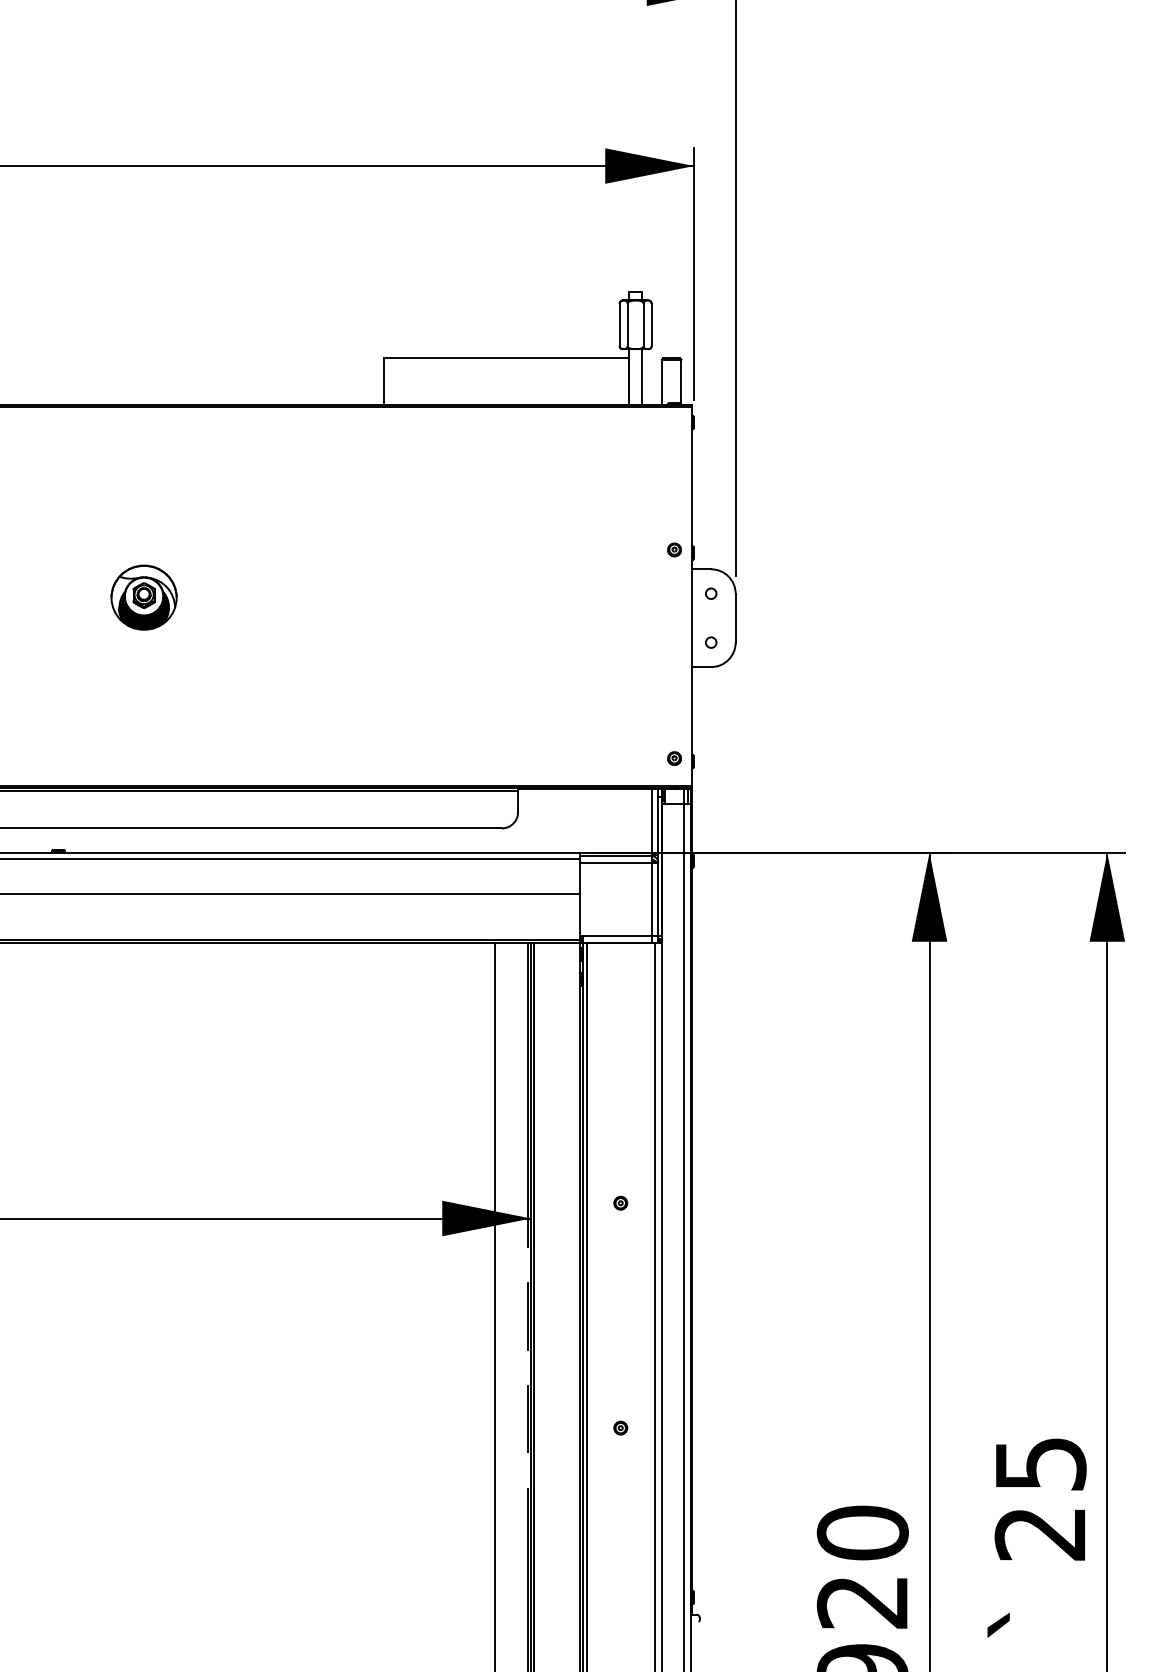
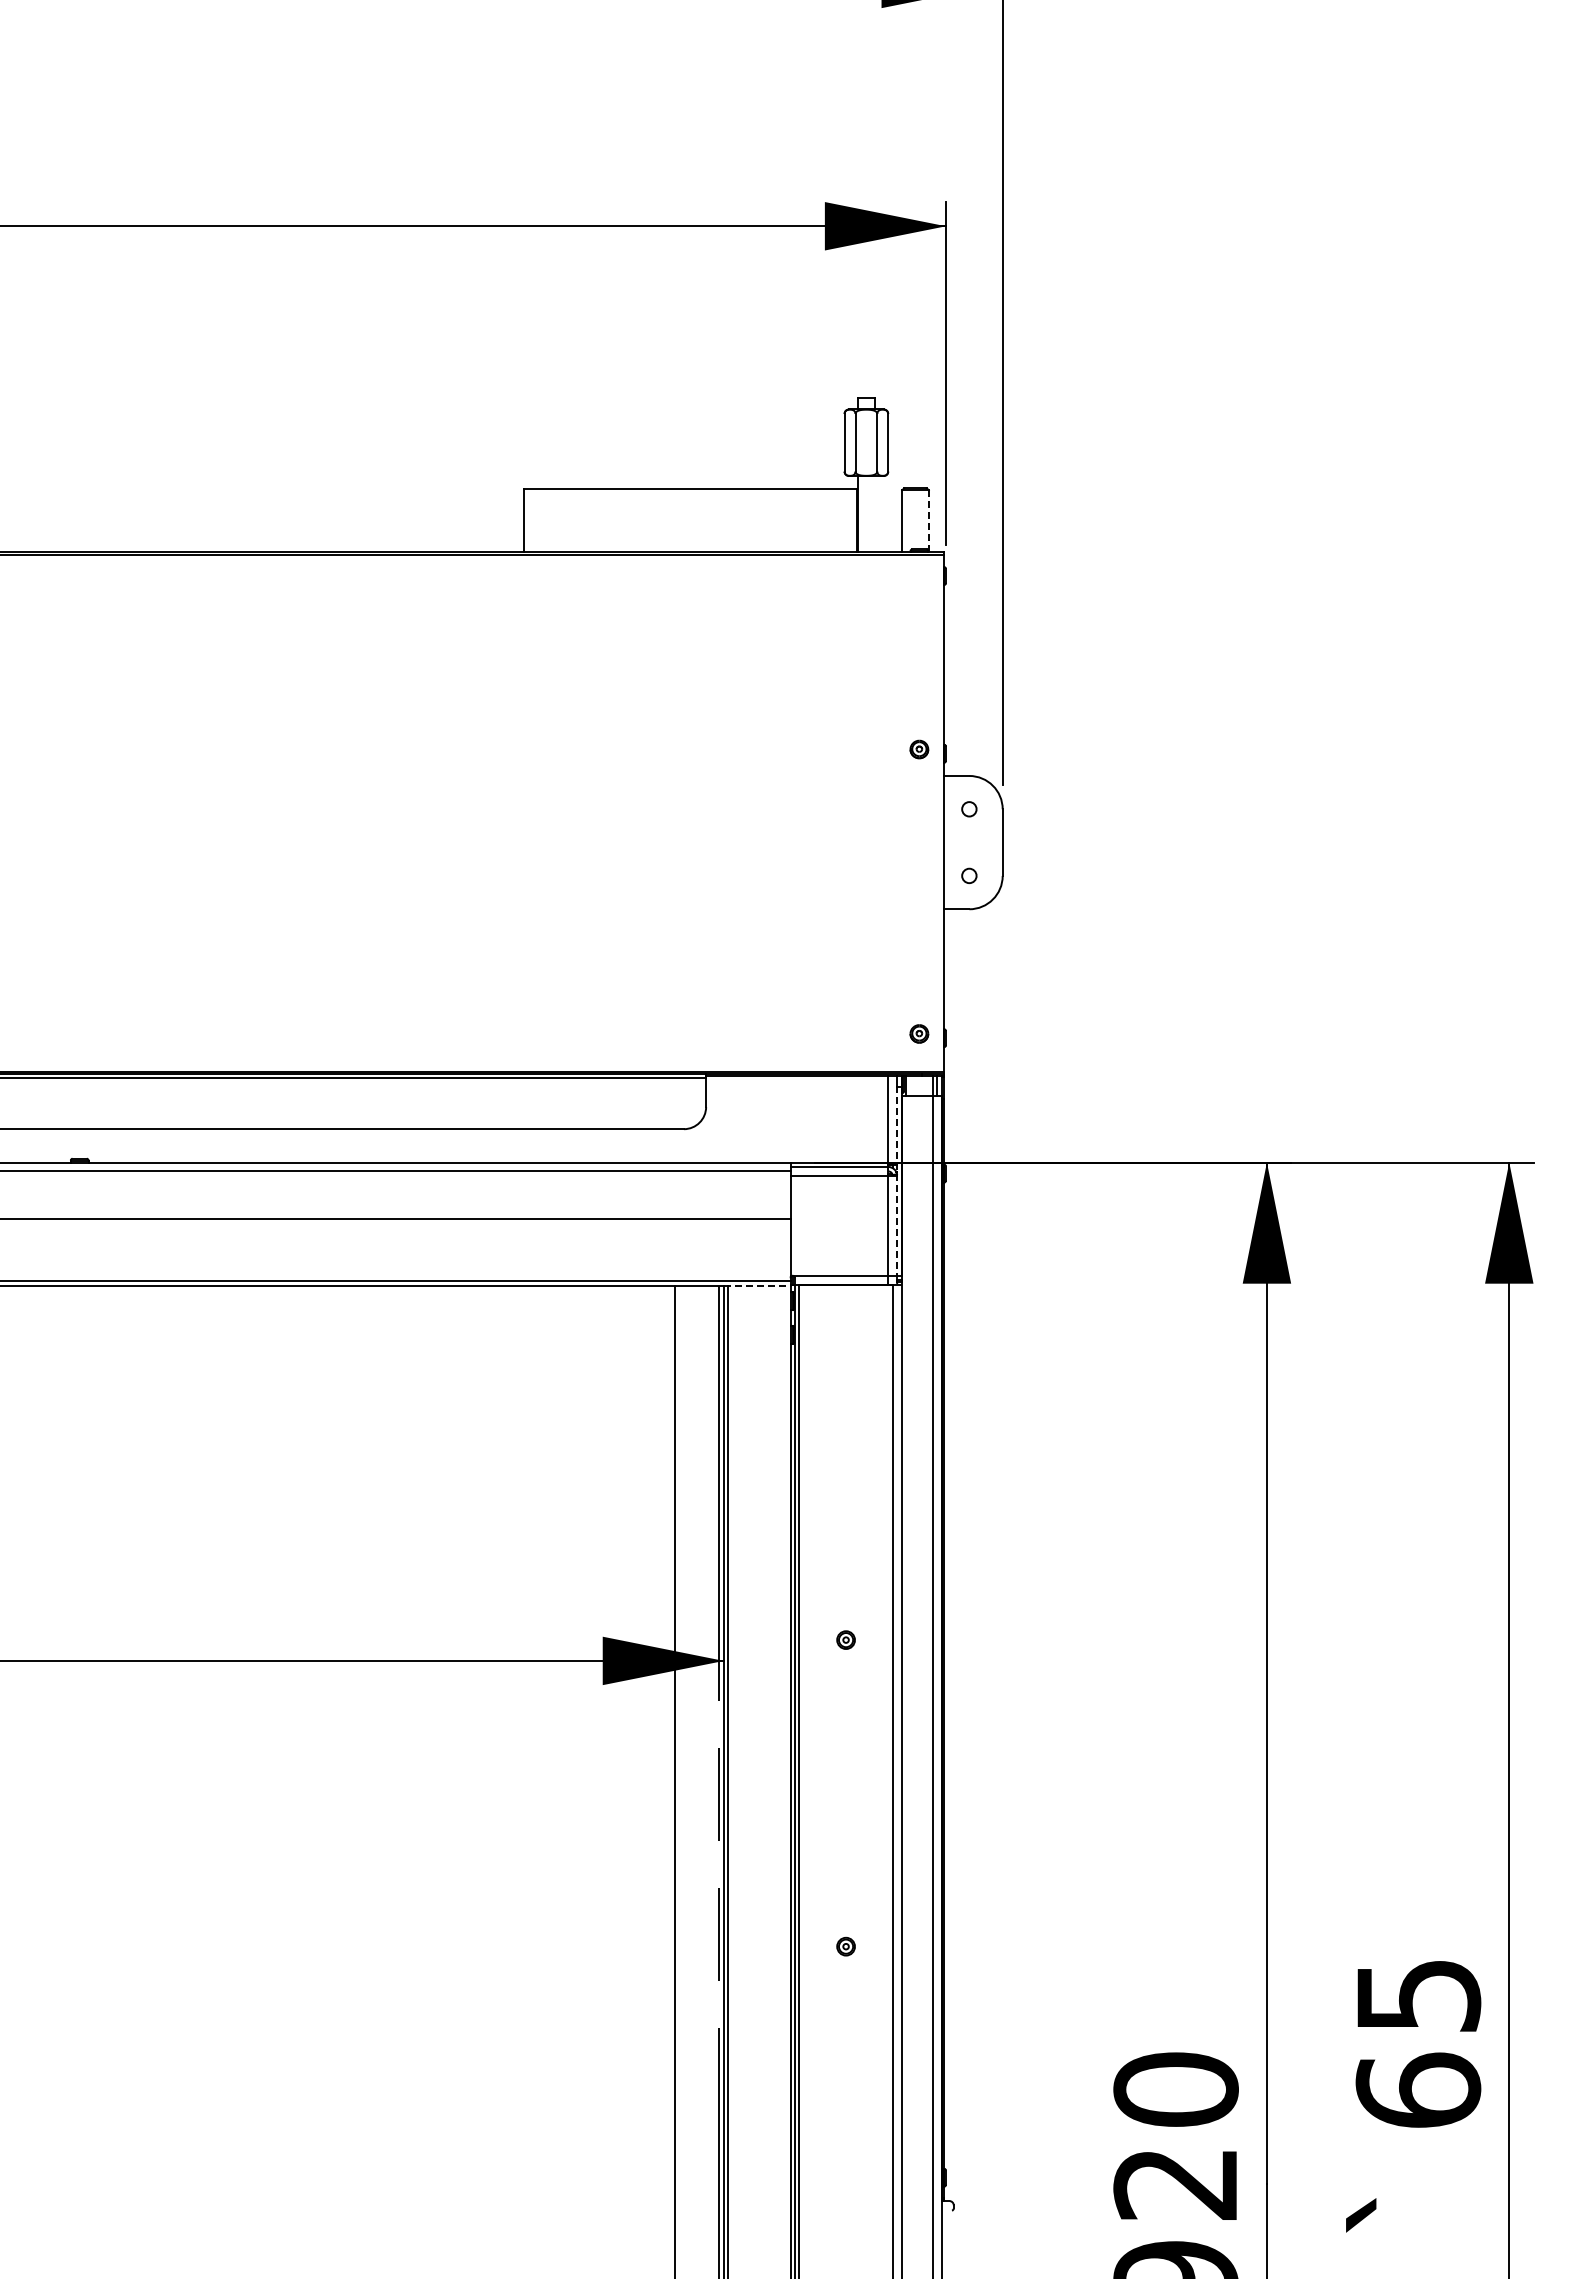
line: (642, 376) -> (875, 513), removed
line: (681, 381) -> (928, 520), solid -> dashed
part: (144, 597) -> (196, 814), removed
line: (658, 868) -> (897, 1183), solid -> dashed
line: (555, 943) -> (757, 1285), solid -> dashed
text: (1040, 1532) -> (1418, 2089), 25 -> 65

